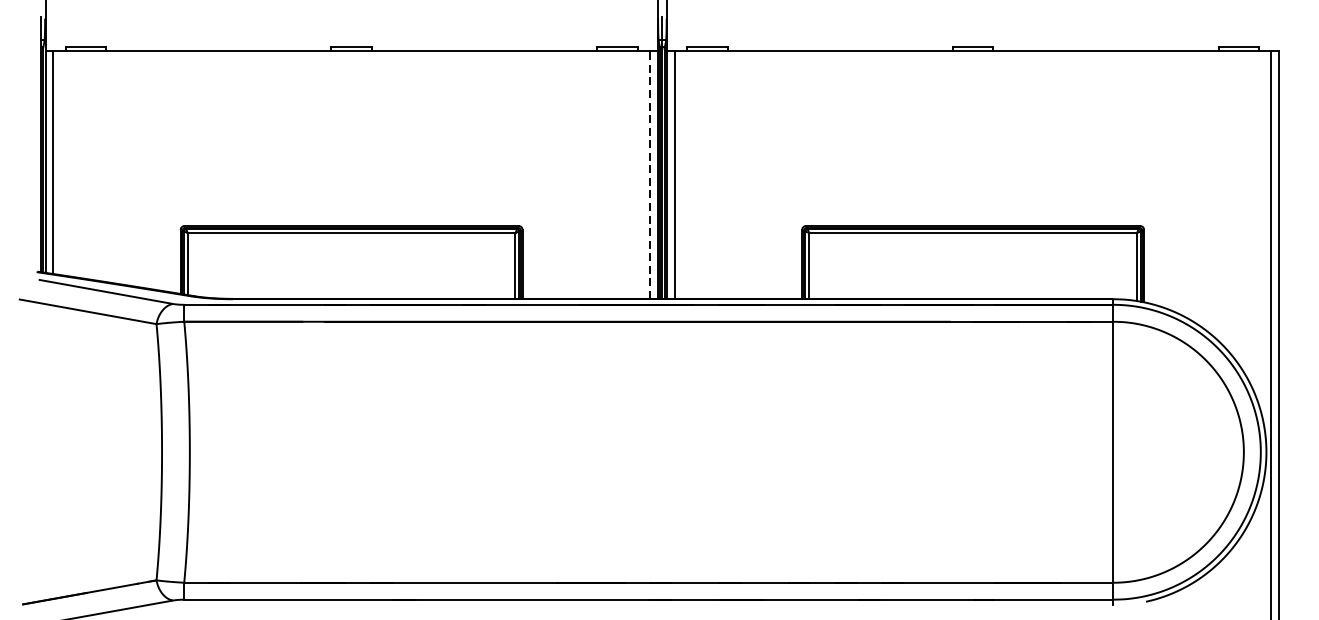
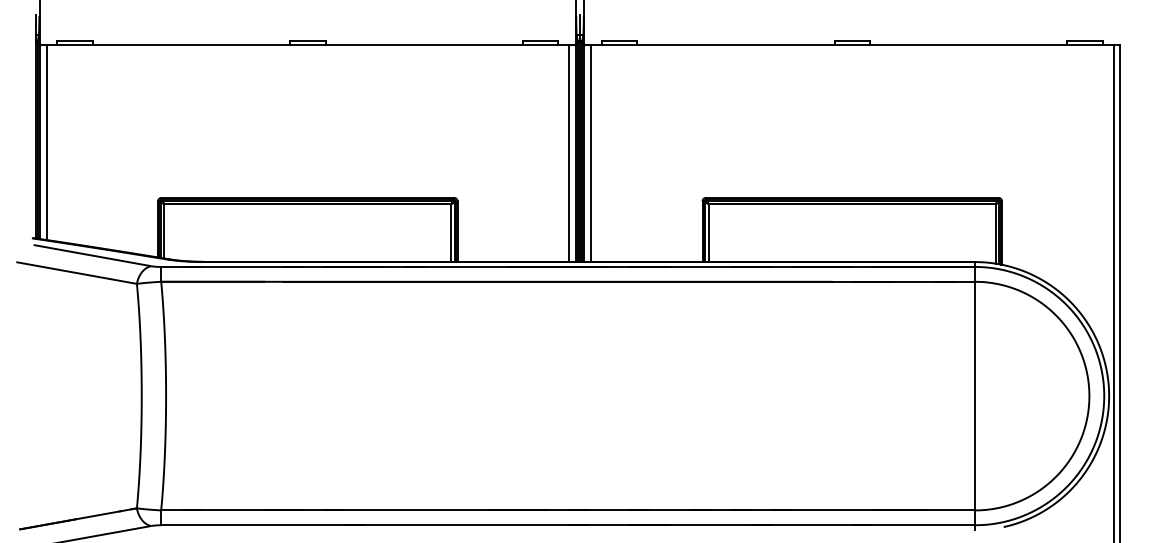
line: (650, 174) -> (569, 152), dashed -> solid

